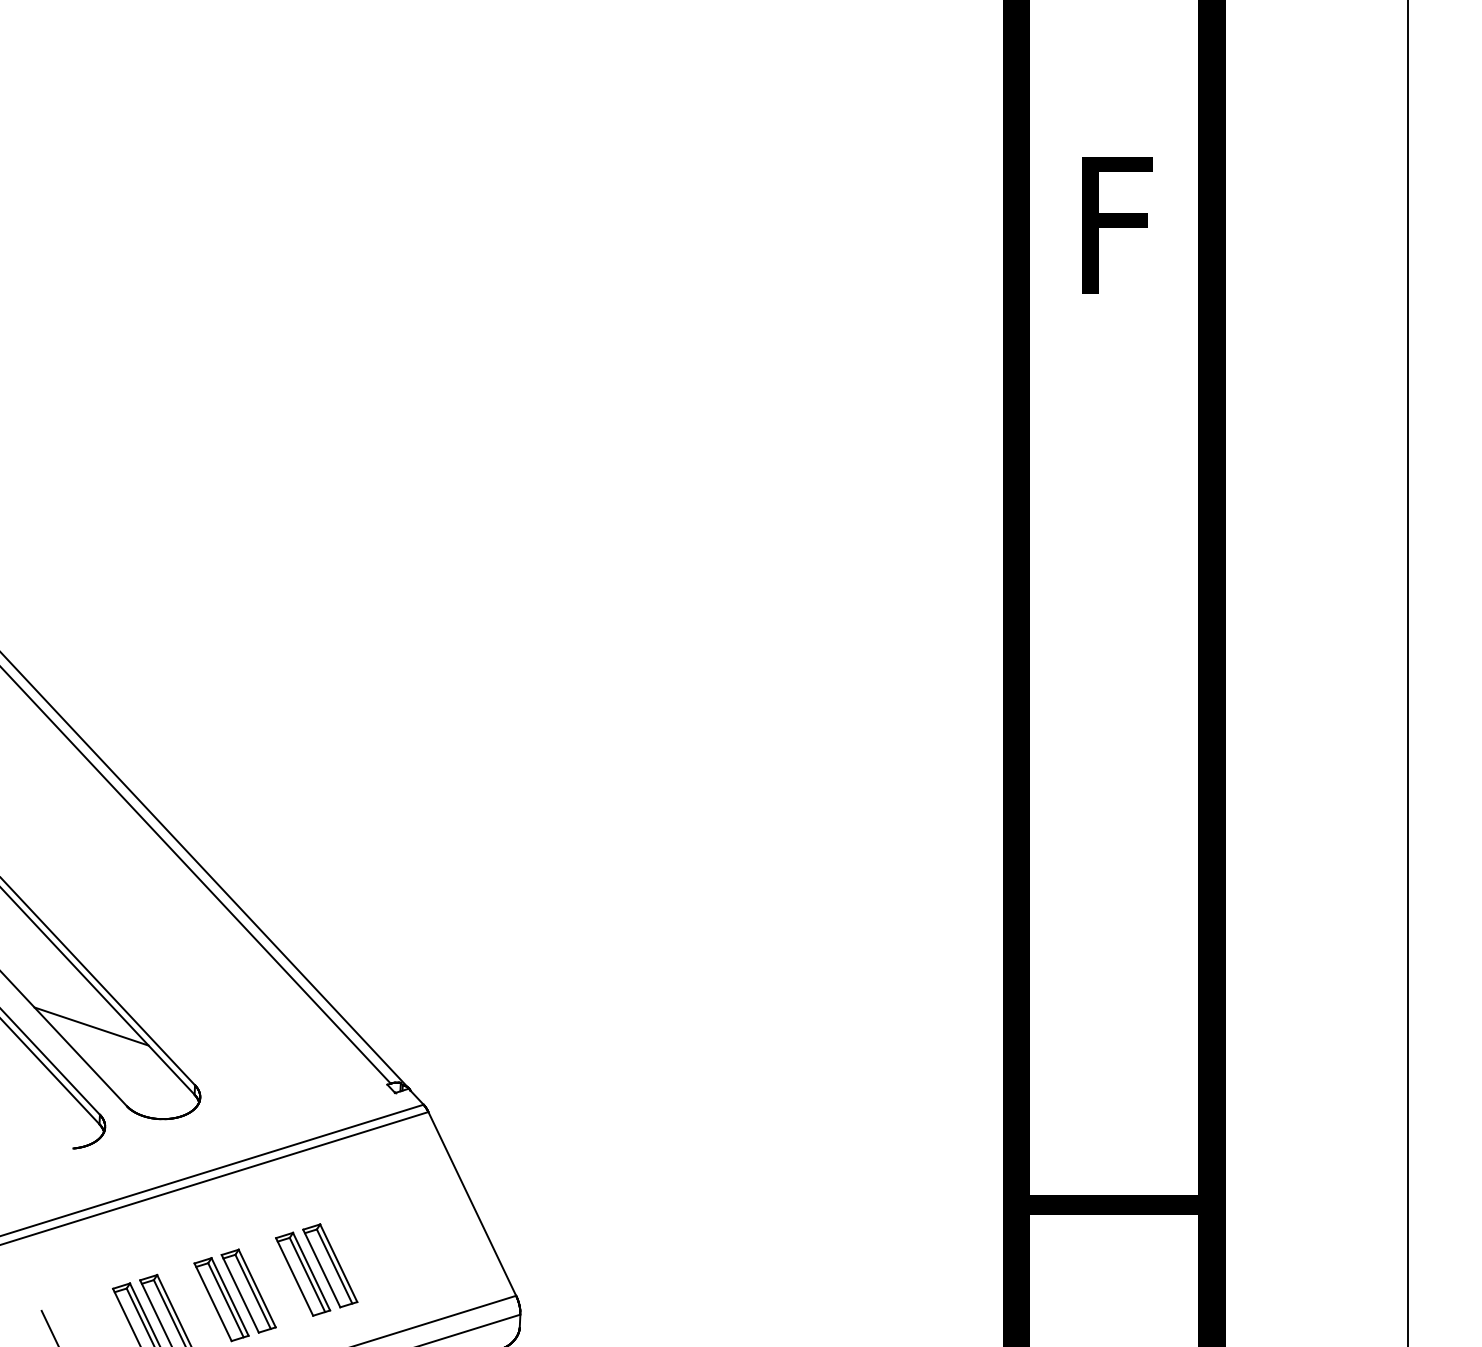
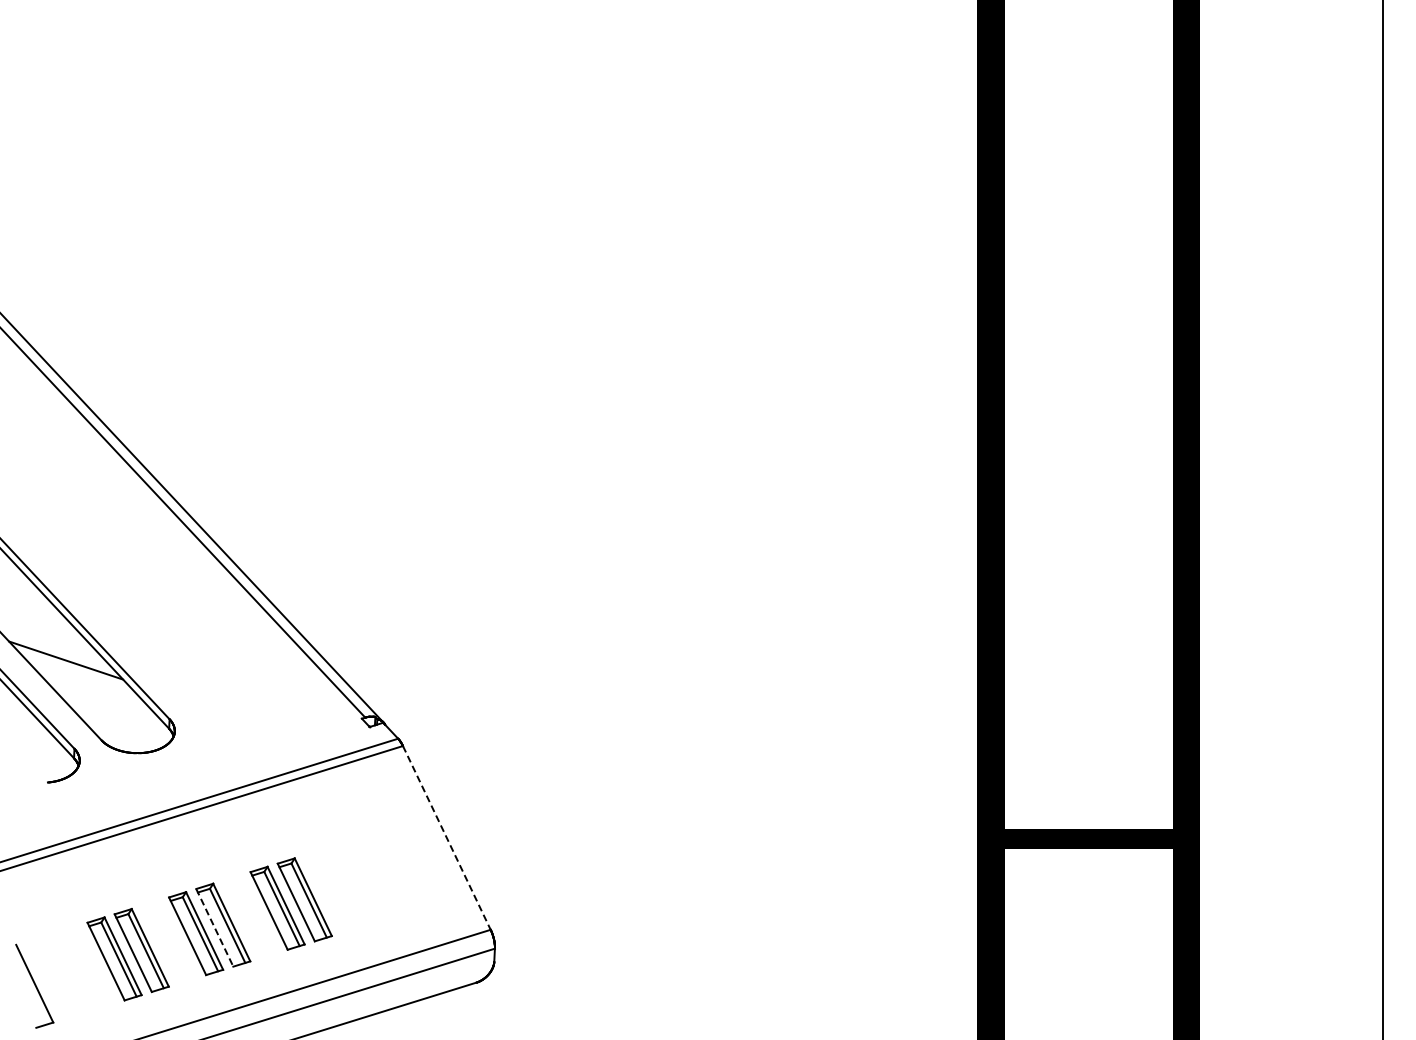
line: (472, 1203) -> (447, 837), solid -> dashed
line: (240, 1294) -> (215, 928), solid -> dashed

